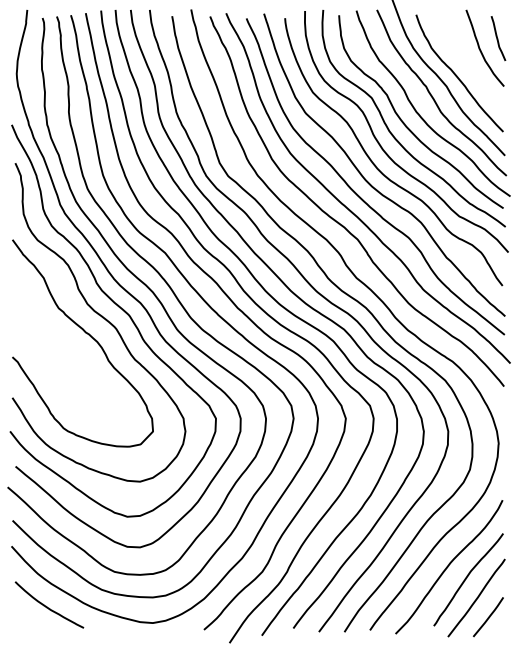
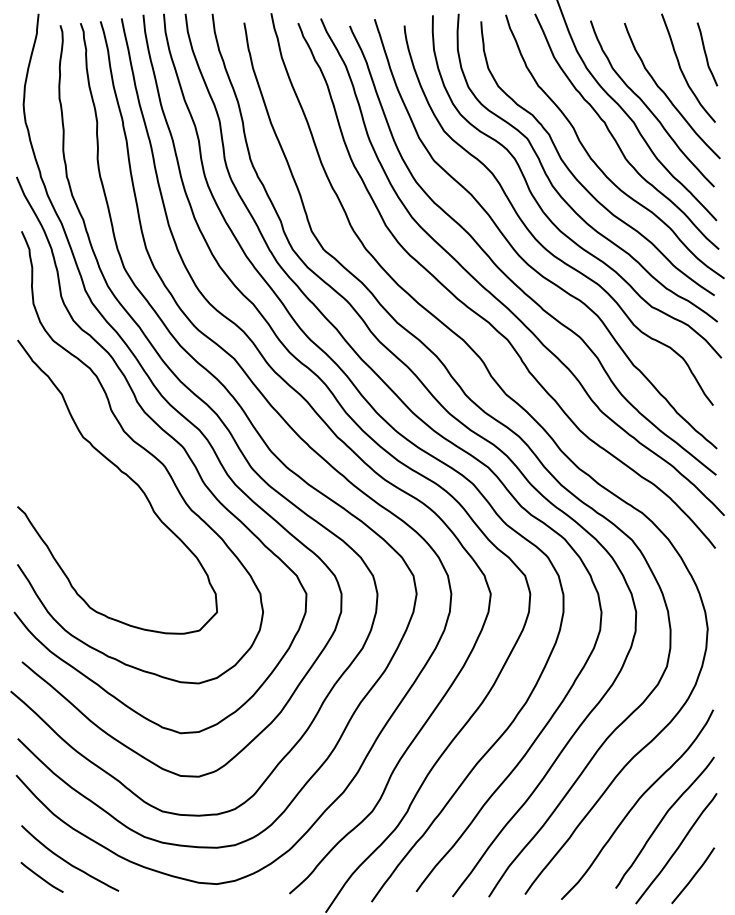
curve: (470, 67) -> (667, 95), added
curve: (28, 617) -> (40, 876), added

